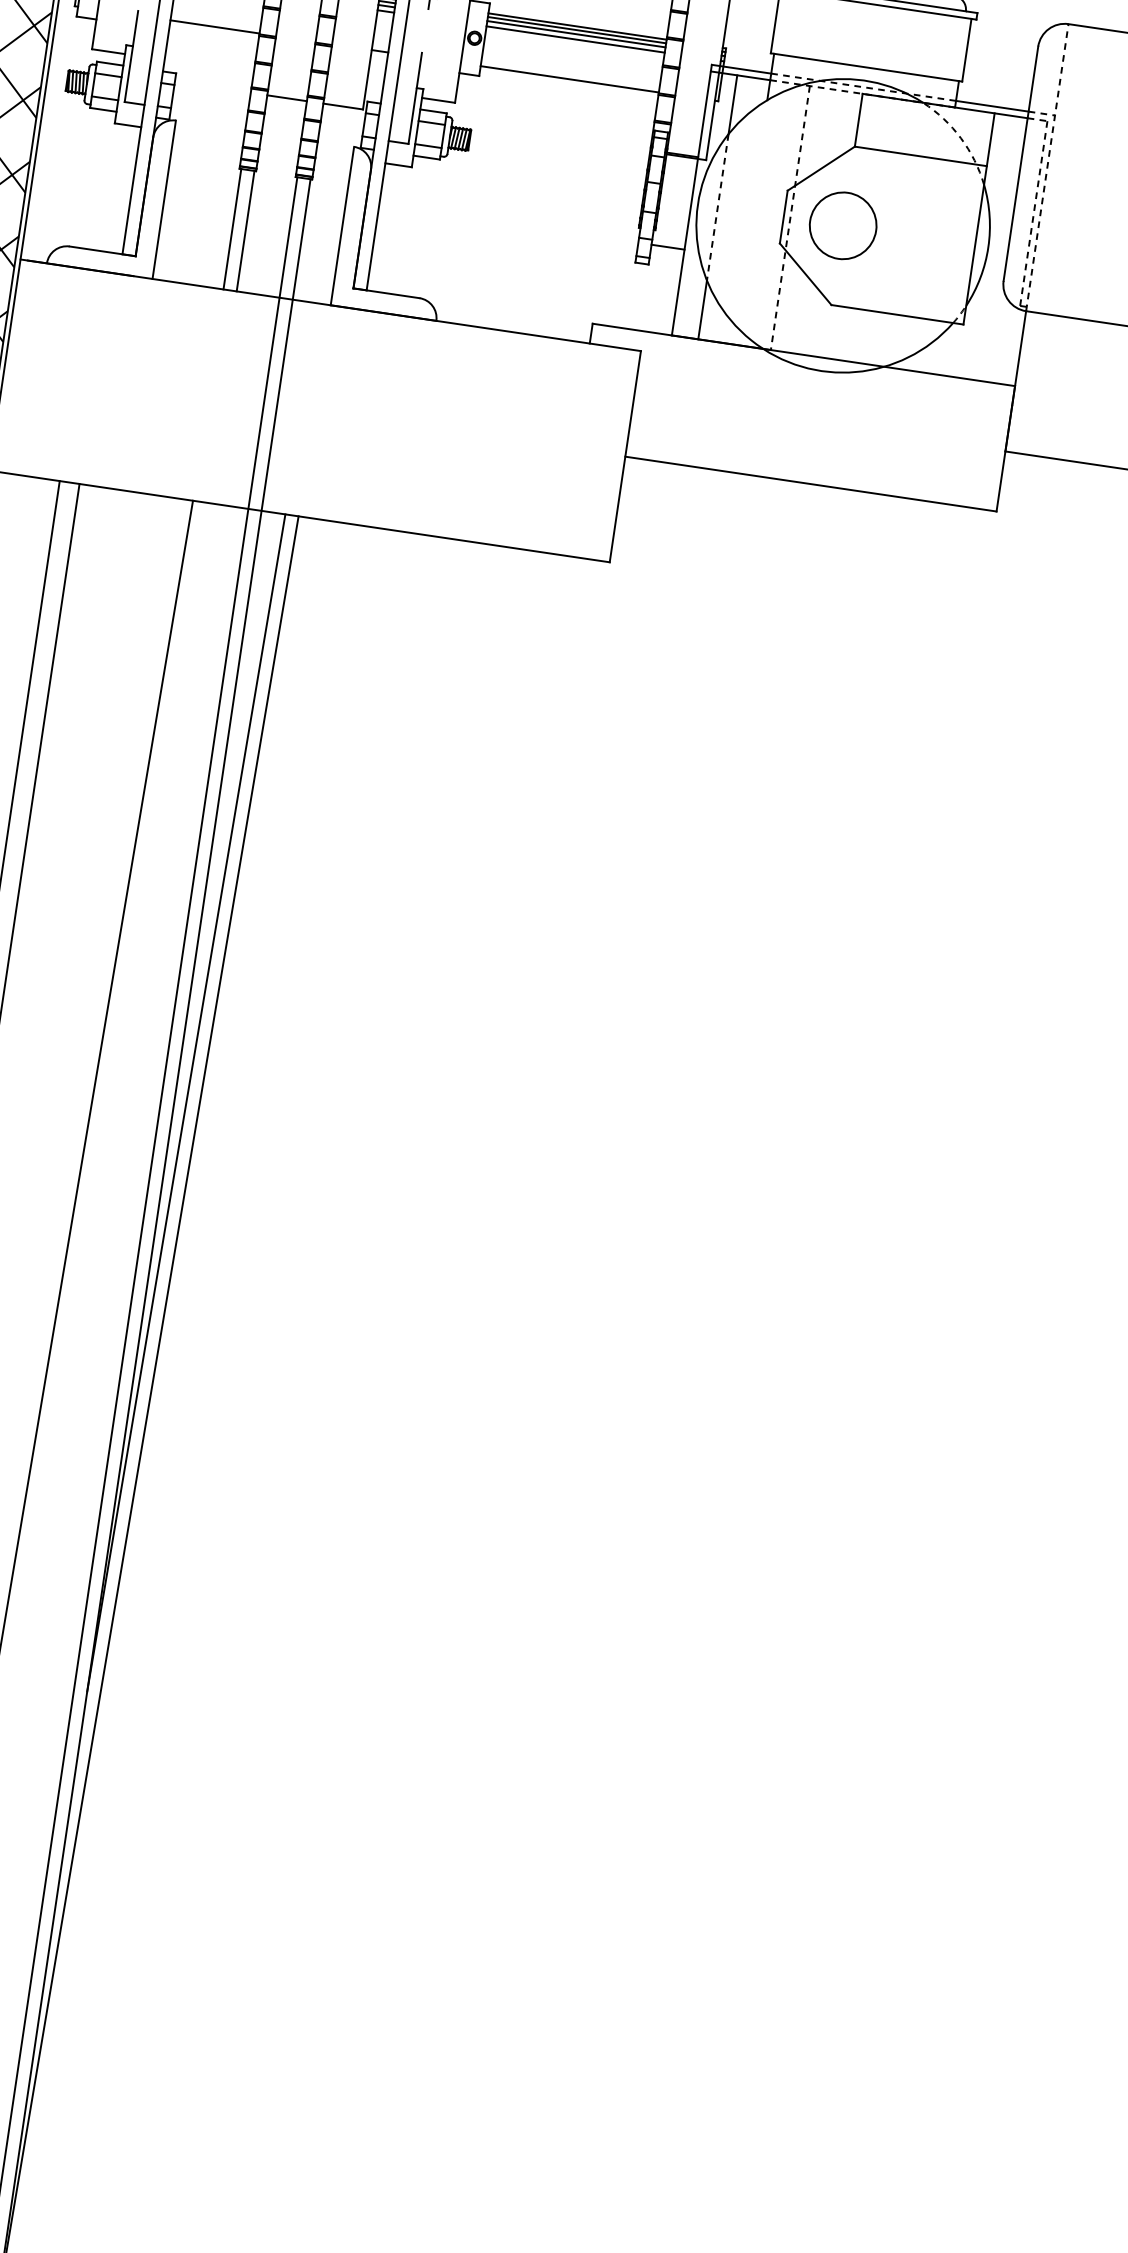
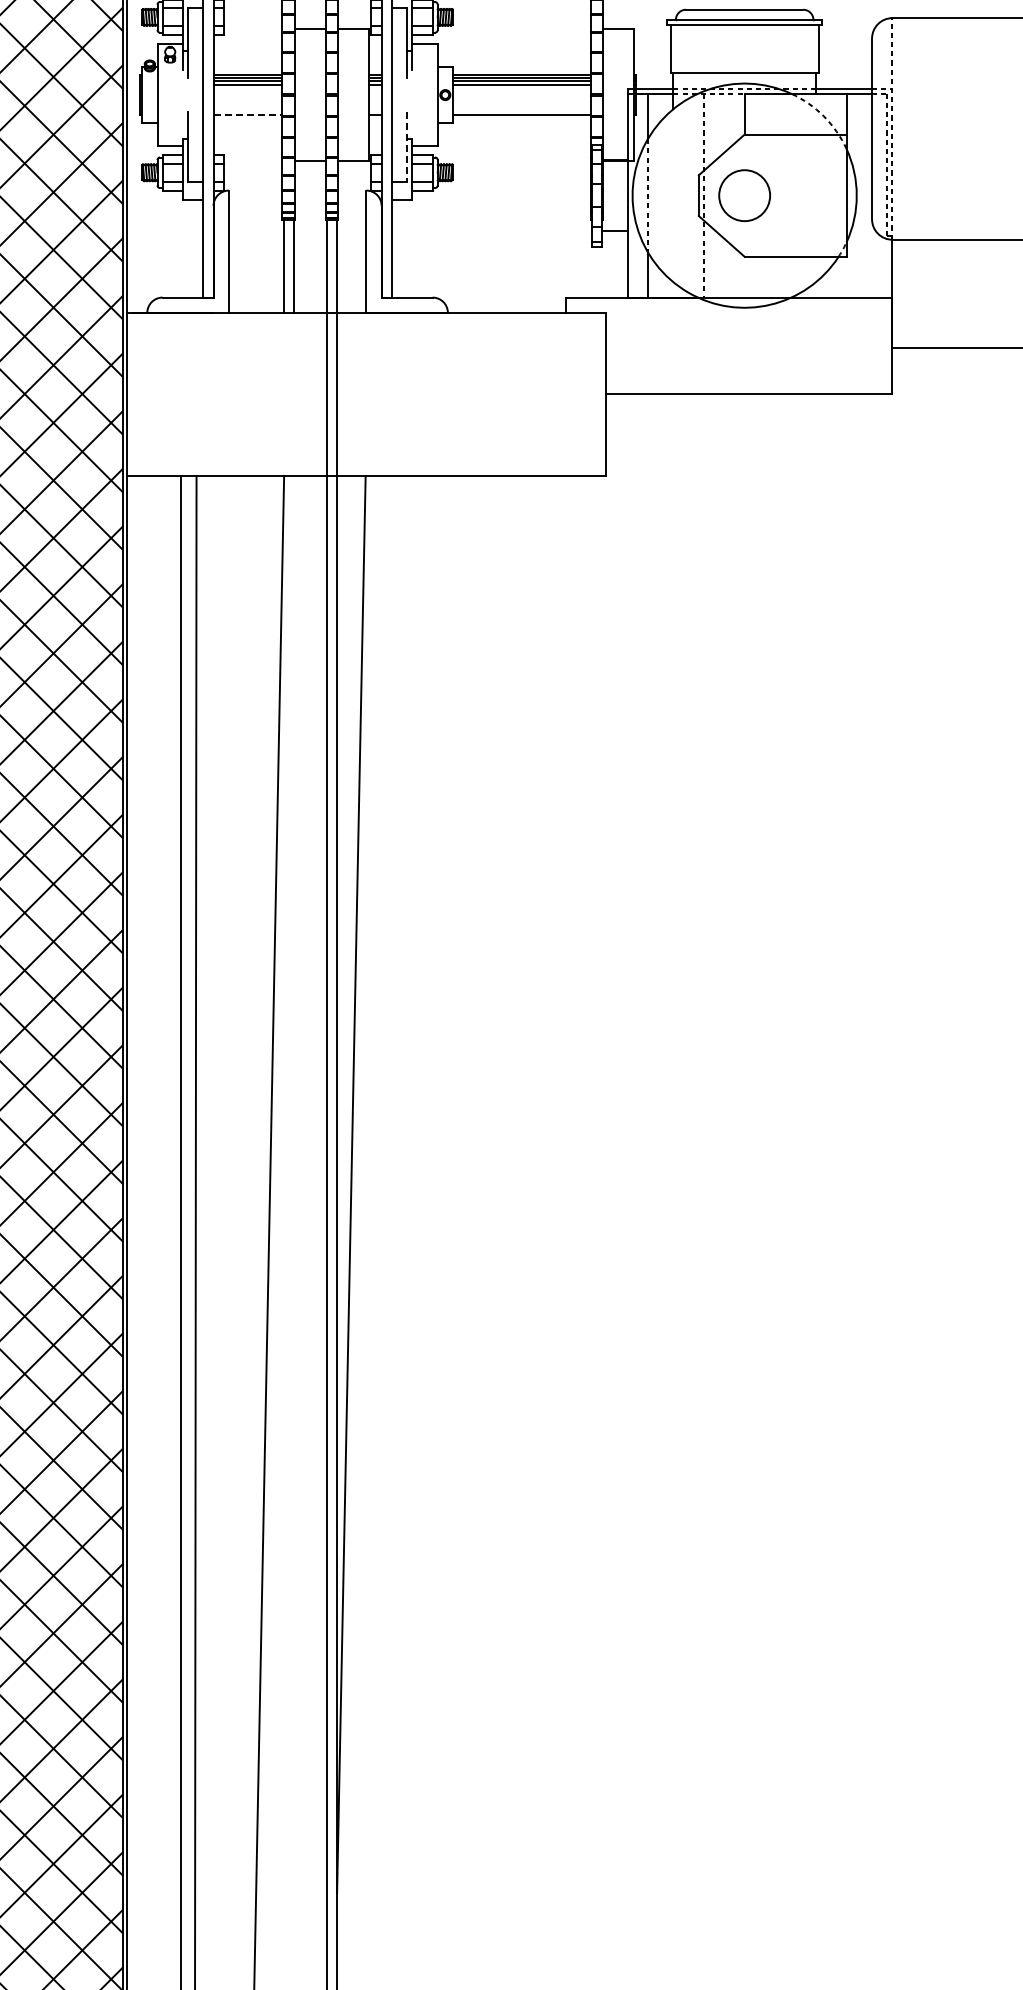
line: (215, 27) -> (248, 115), solid -> dashed
line: (415, 98) -> (407, 147), solid -> dashed
line: (186, 1102) -> (346, 931), removed

